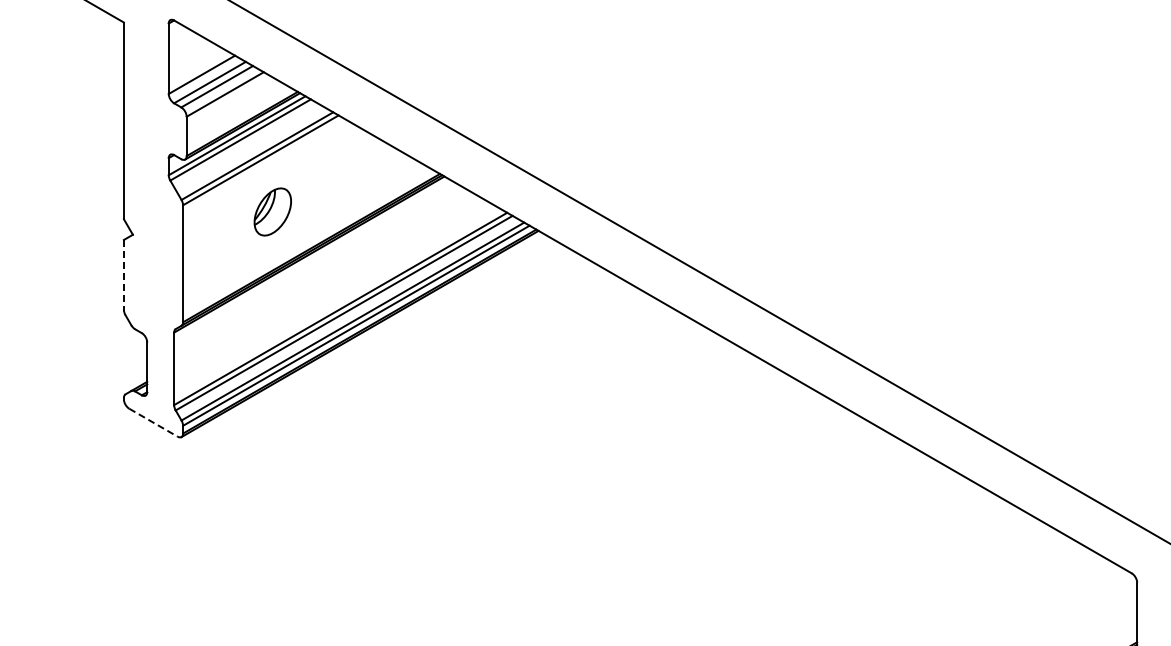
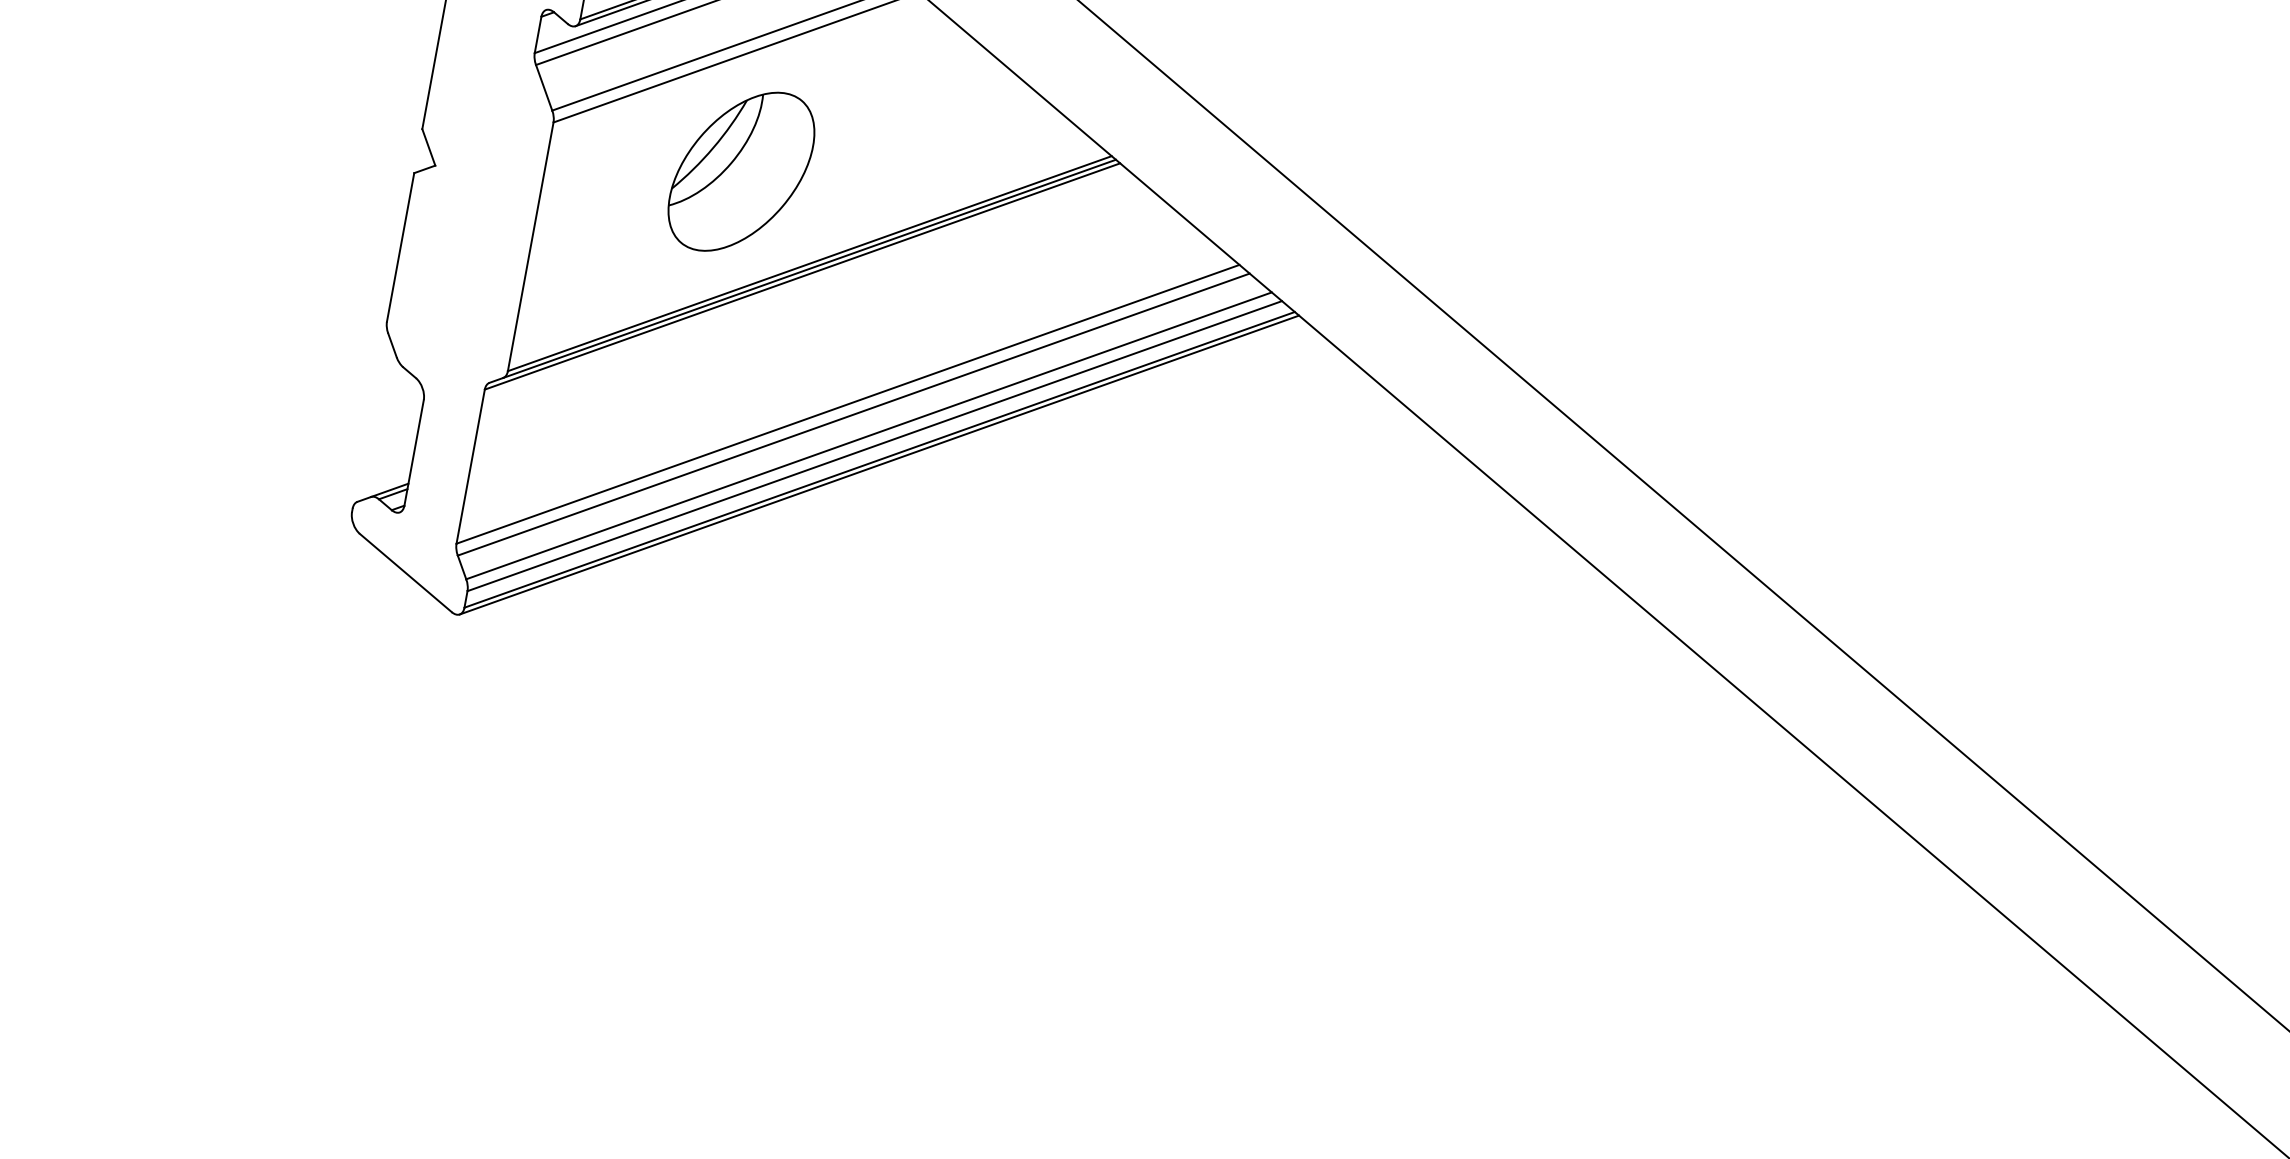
part: (272, 211) -> (741, 170), size x1.67
line: (123, 274) -> (399, 246), dashed -> solid
line: (153, 422) -> (405, 572), dashed -> solid

